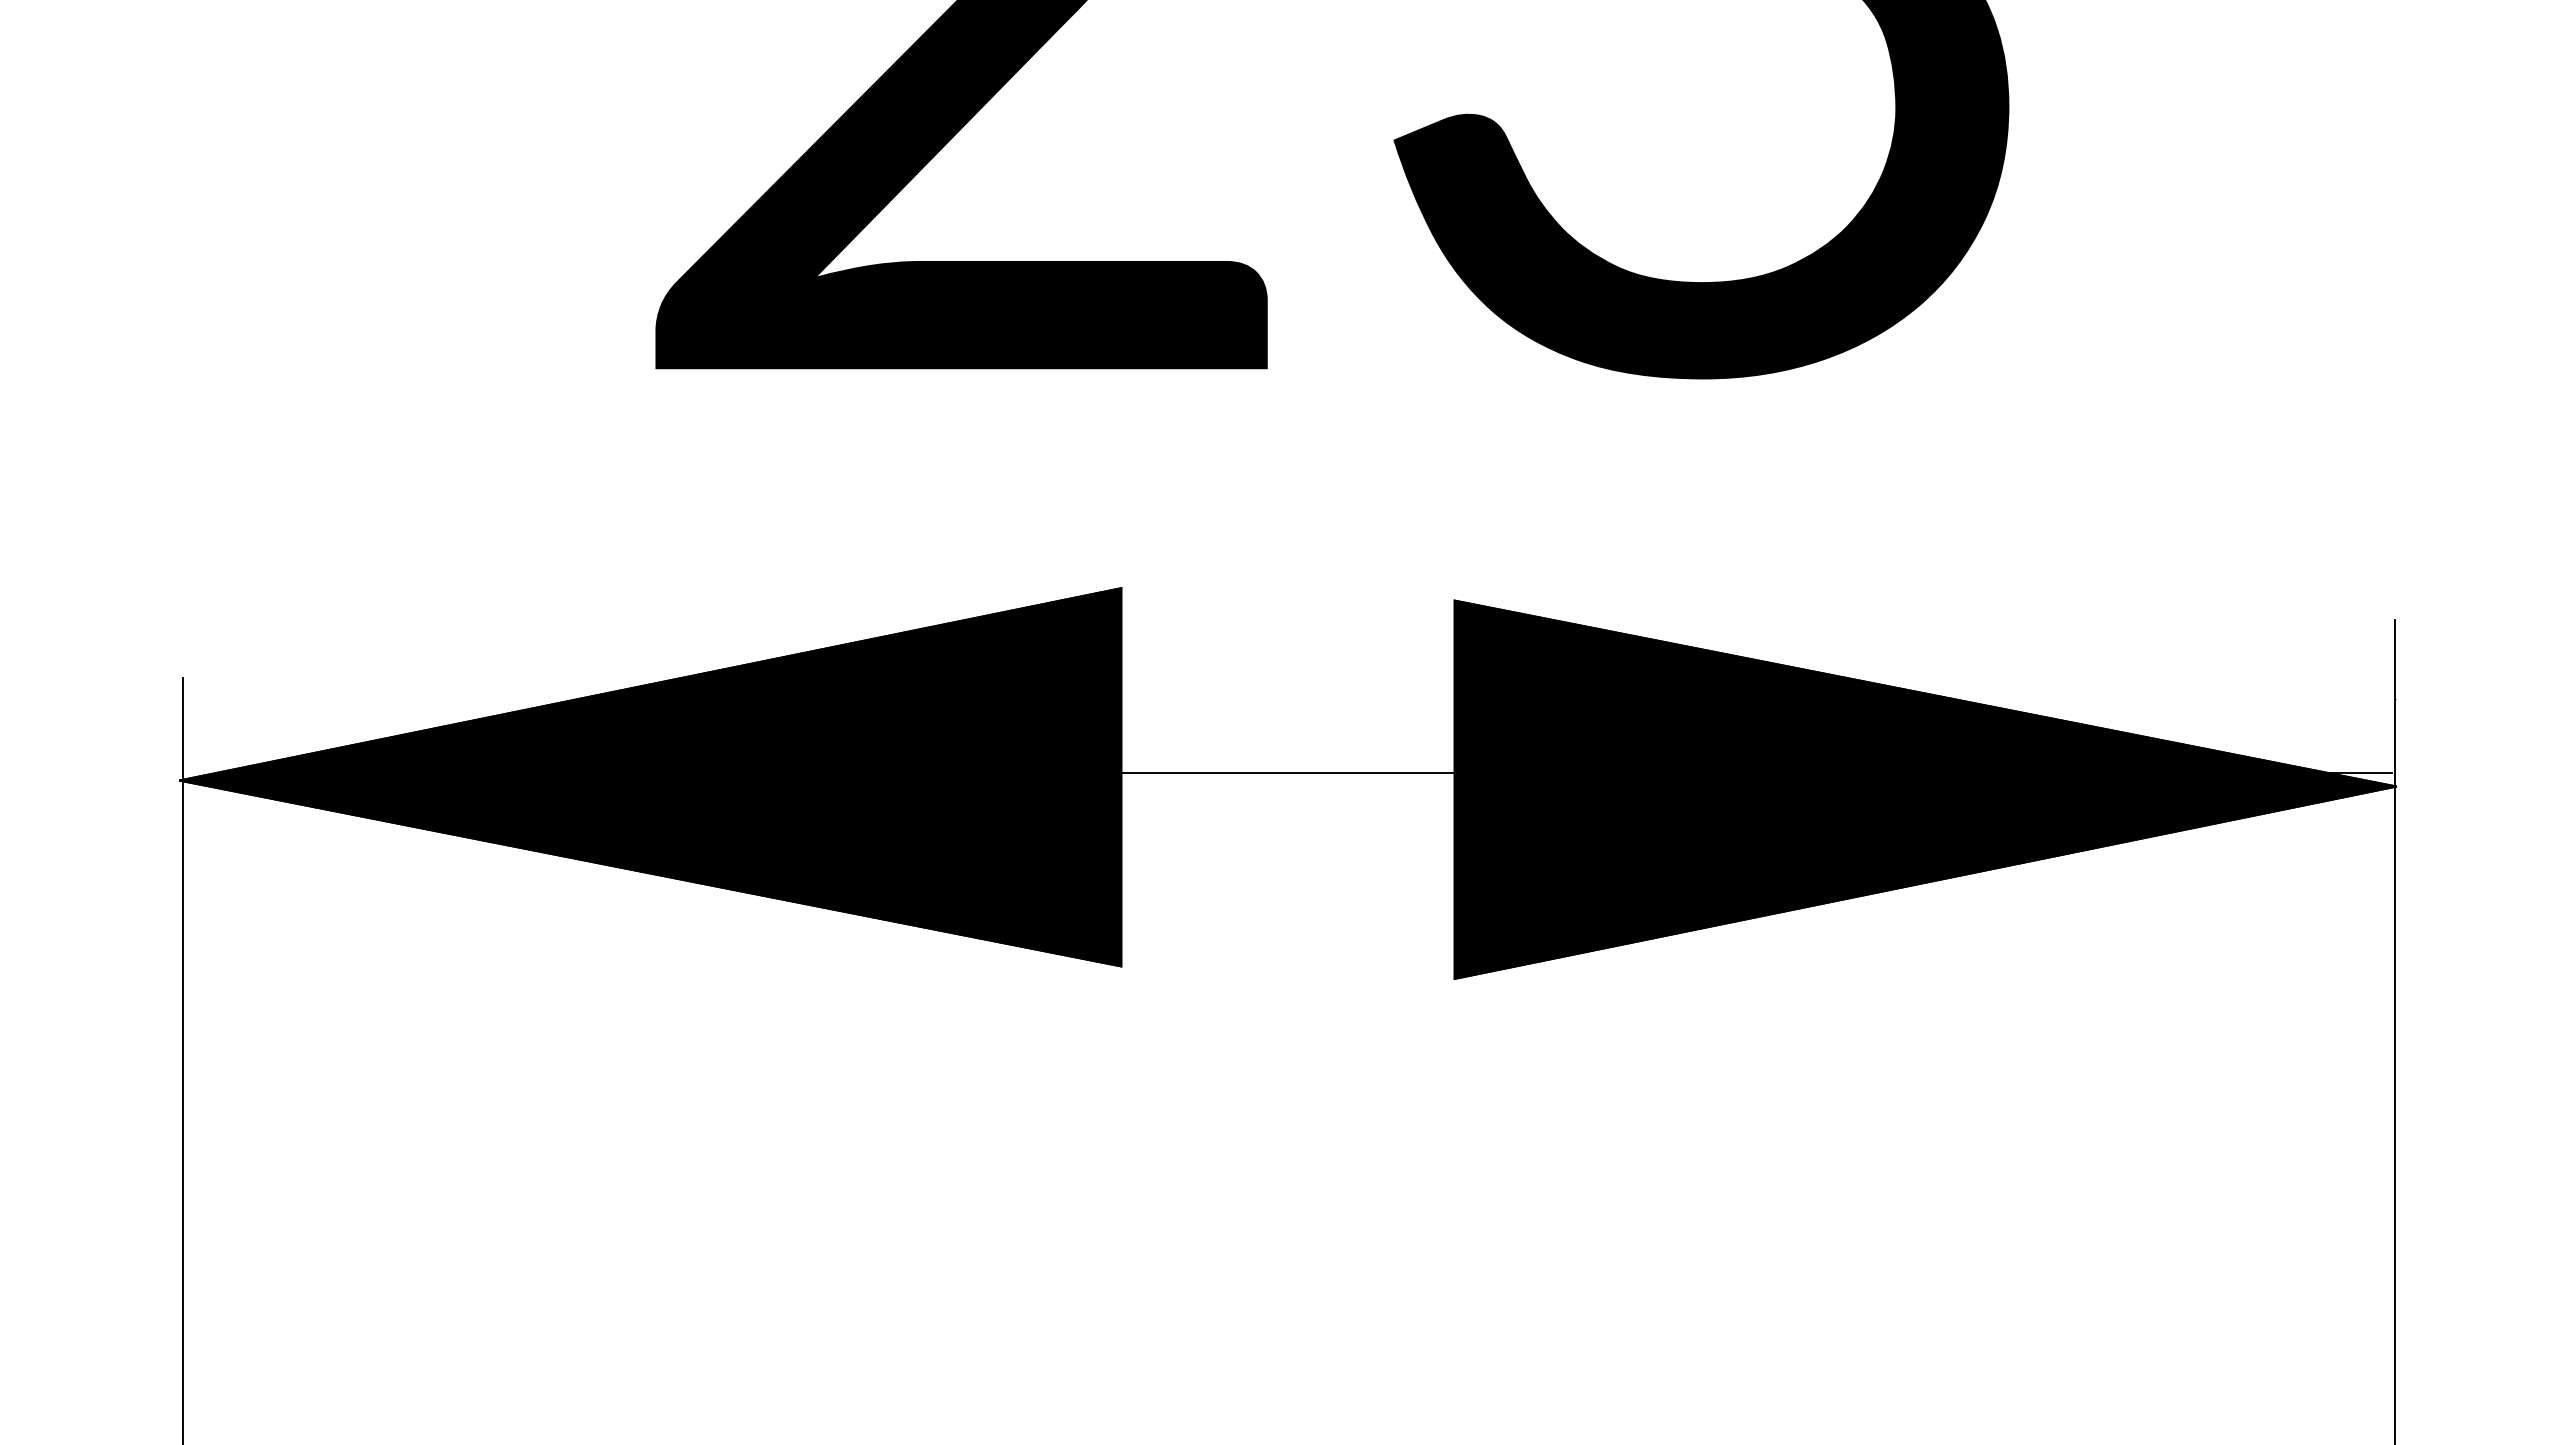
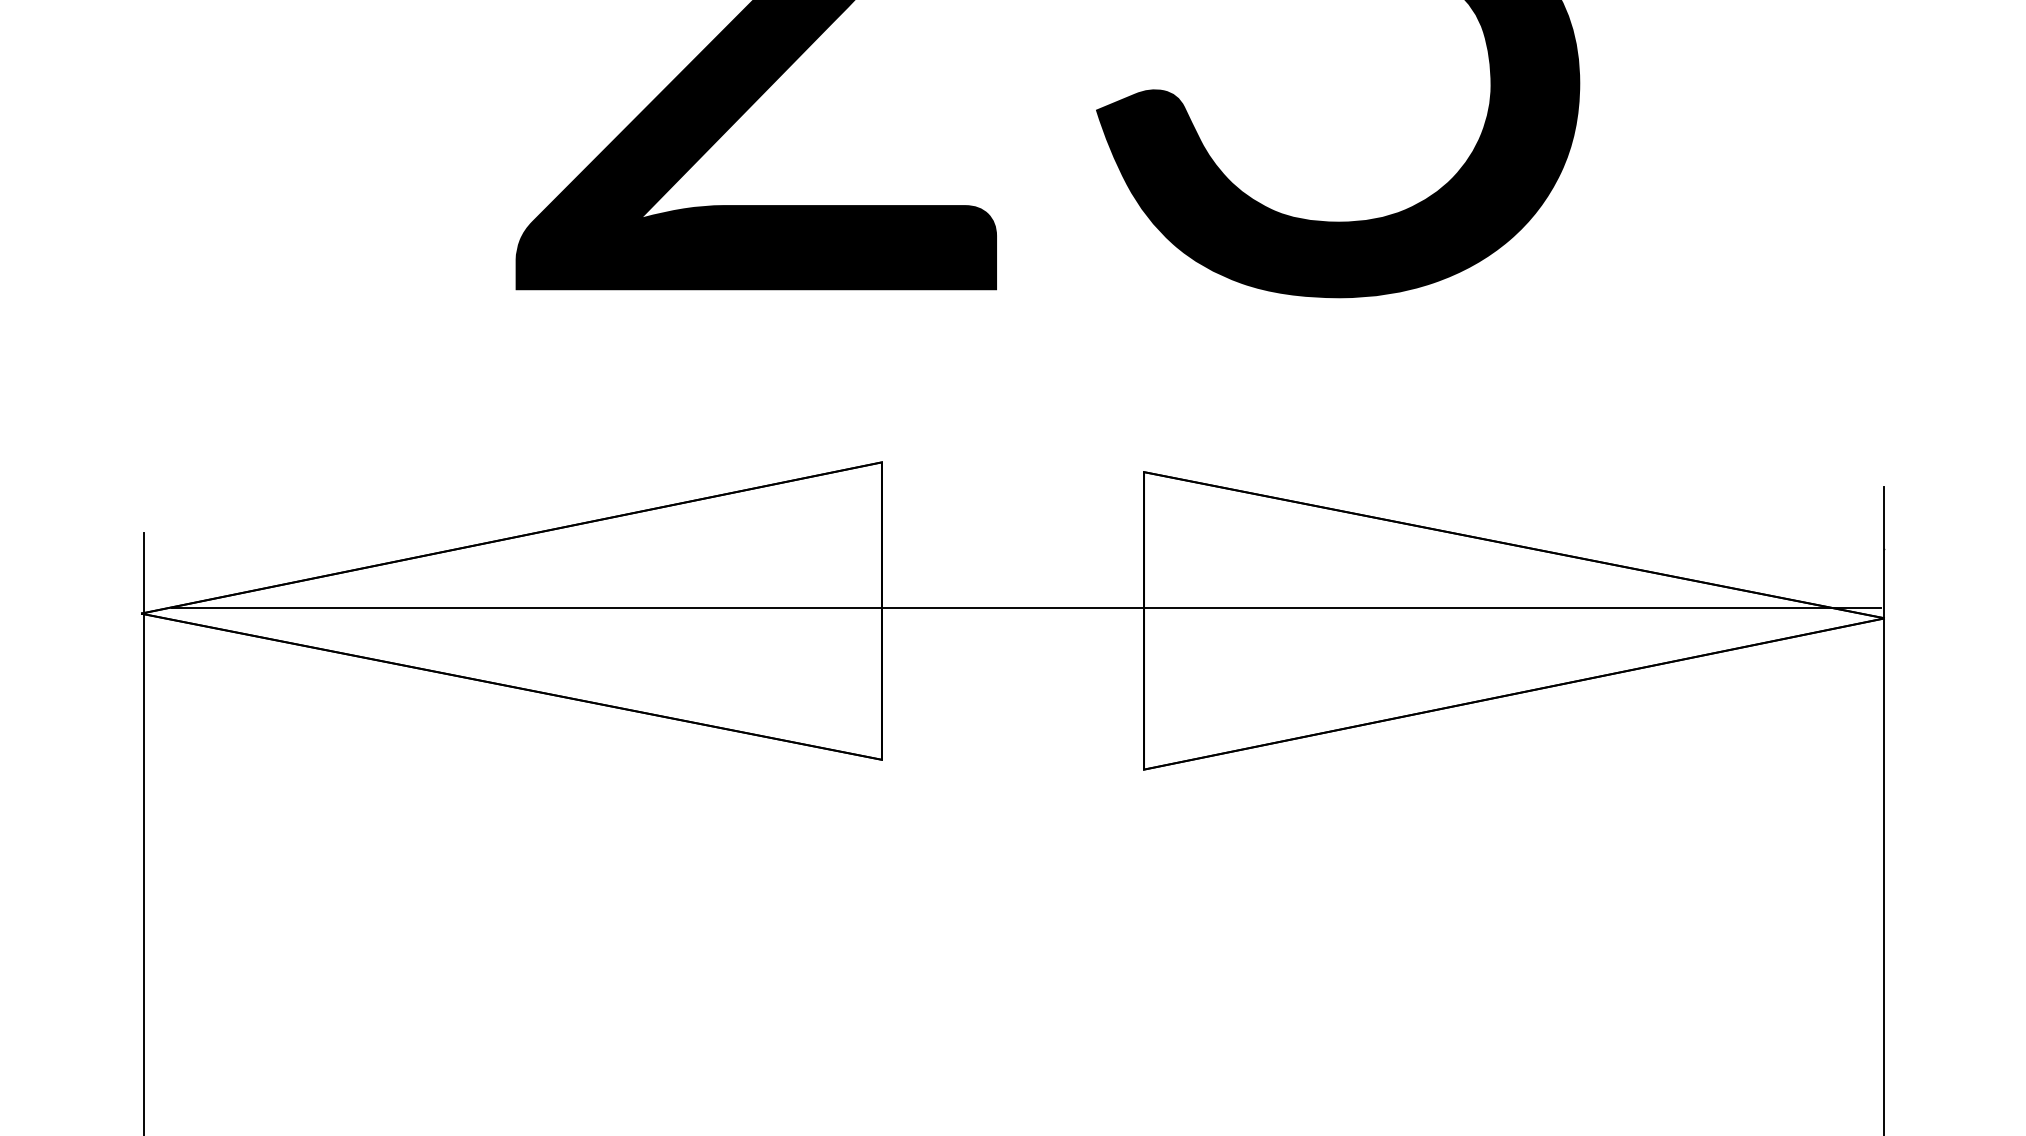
fill: (650, 777) -> (511, 611), removed
fill: (1925, 789) -> (1514, 620), removed

